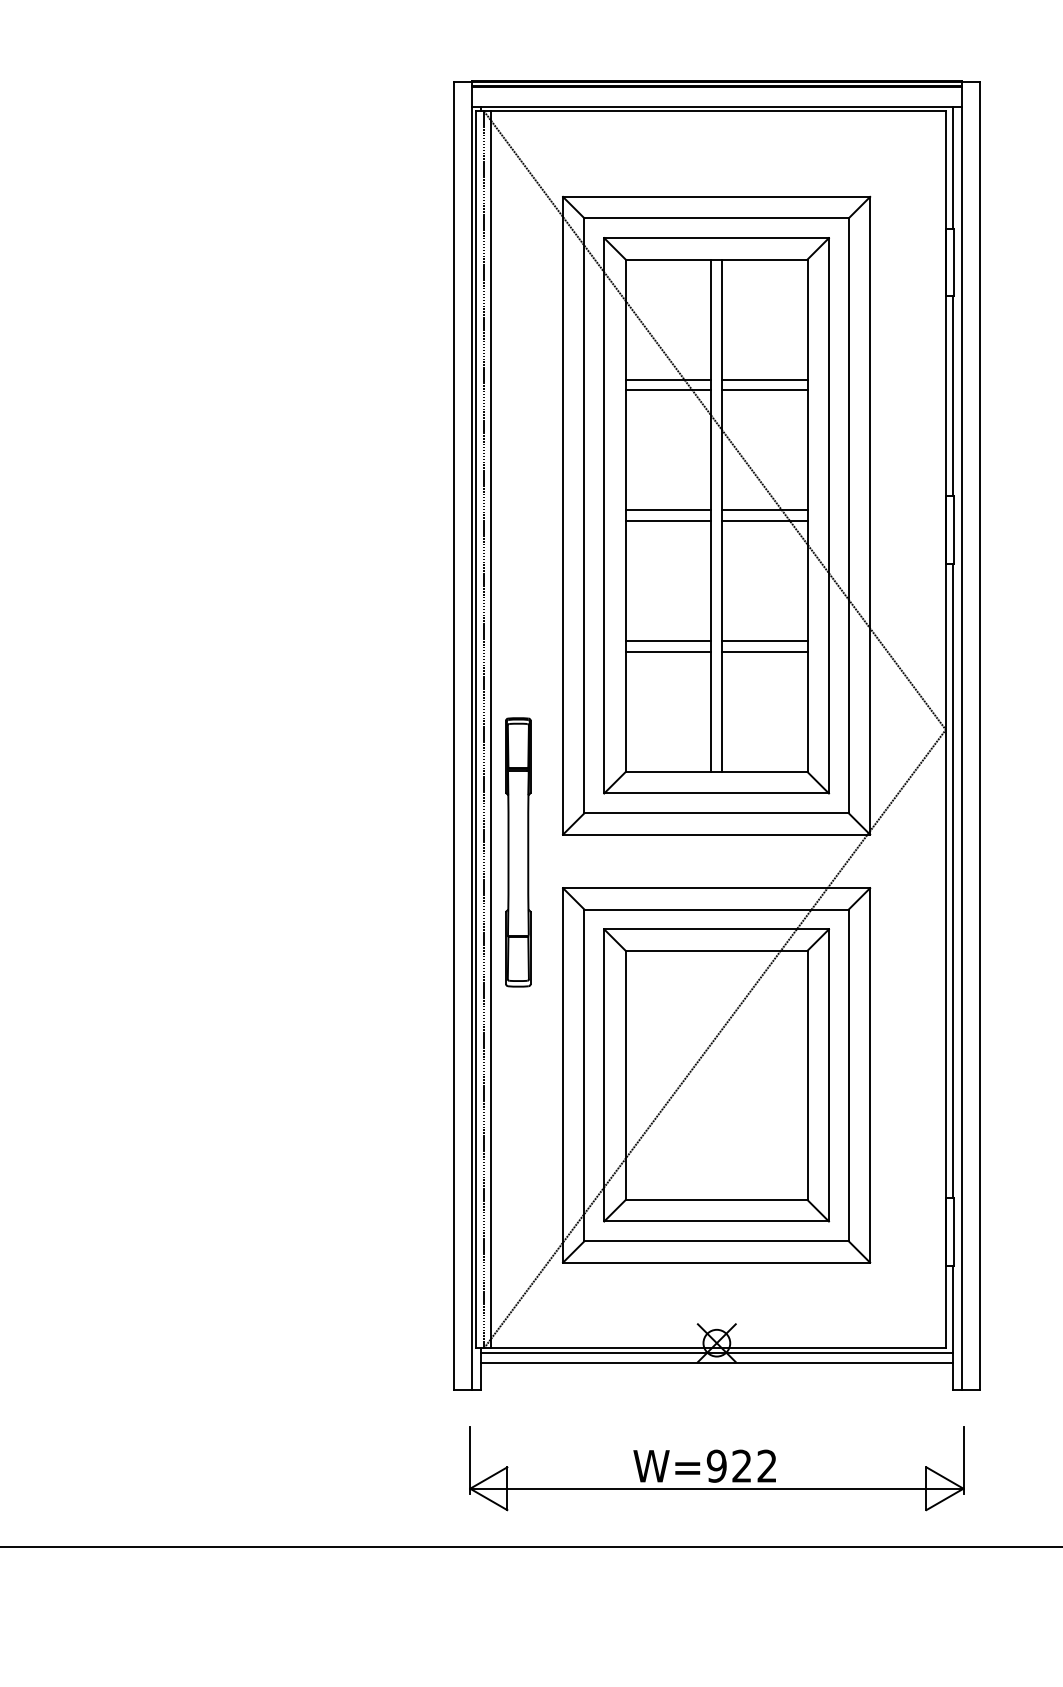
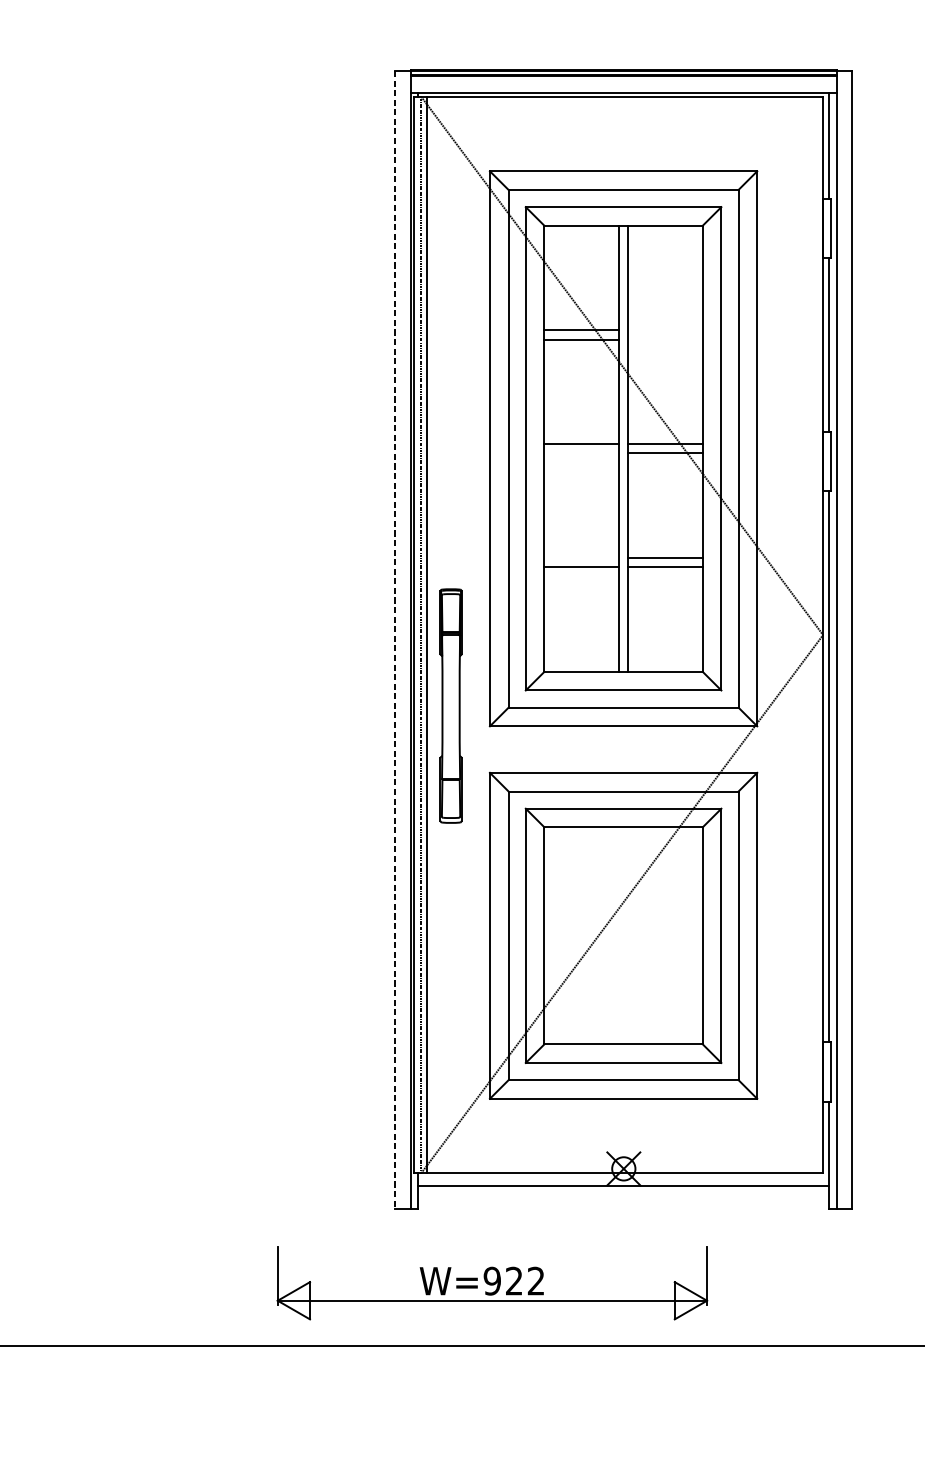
line: (764, 379) -> (665, 330), removed
line: (764, 390) -> (665, 339), removed
line: (668, 521) -> (581, 453), removed
line: (668, 641) -> (581, 558), removed
line: (454, 736) -> (395, 640), solid -> dashed
part: (518, 852) -> (451, 706), moved
line: (716, 1352) -> (623, 1176), removed
part: (716, 1468) -> (492, 1283), moved

